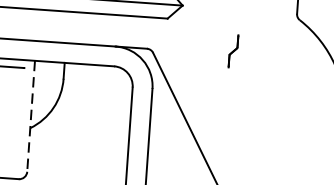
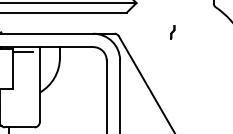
part: (232, 52) -> (172, 32), size x0.62
line: (30, 117) -> (39, 85), dashed -> solid

